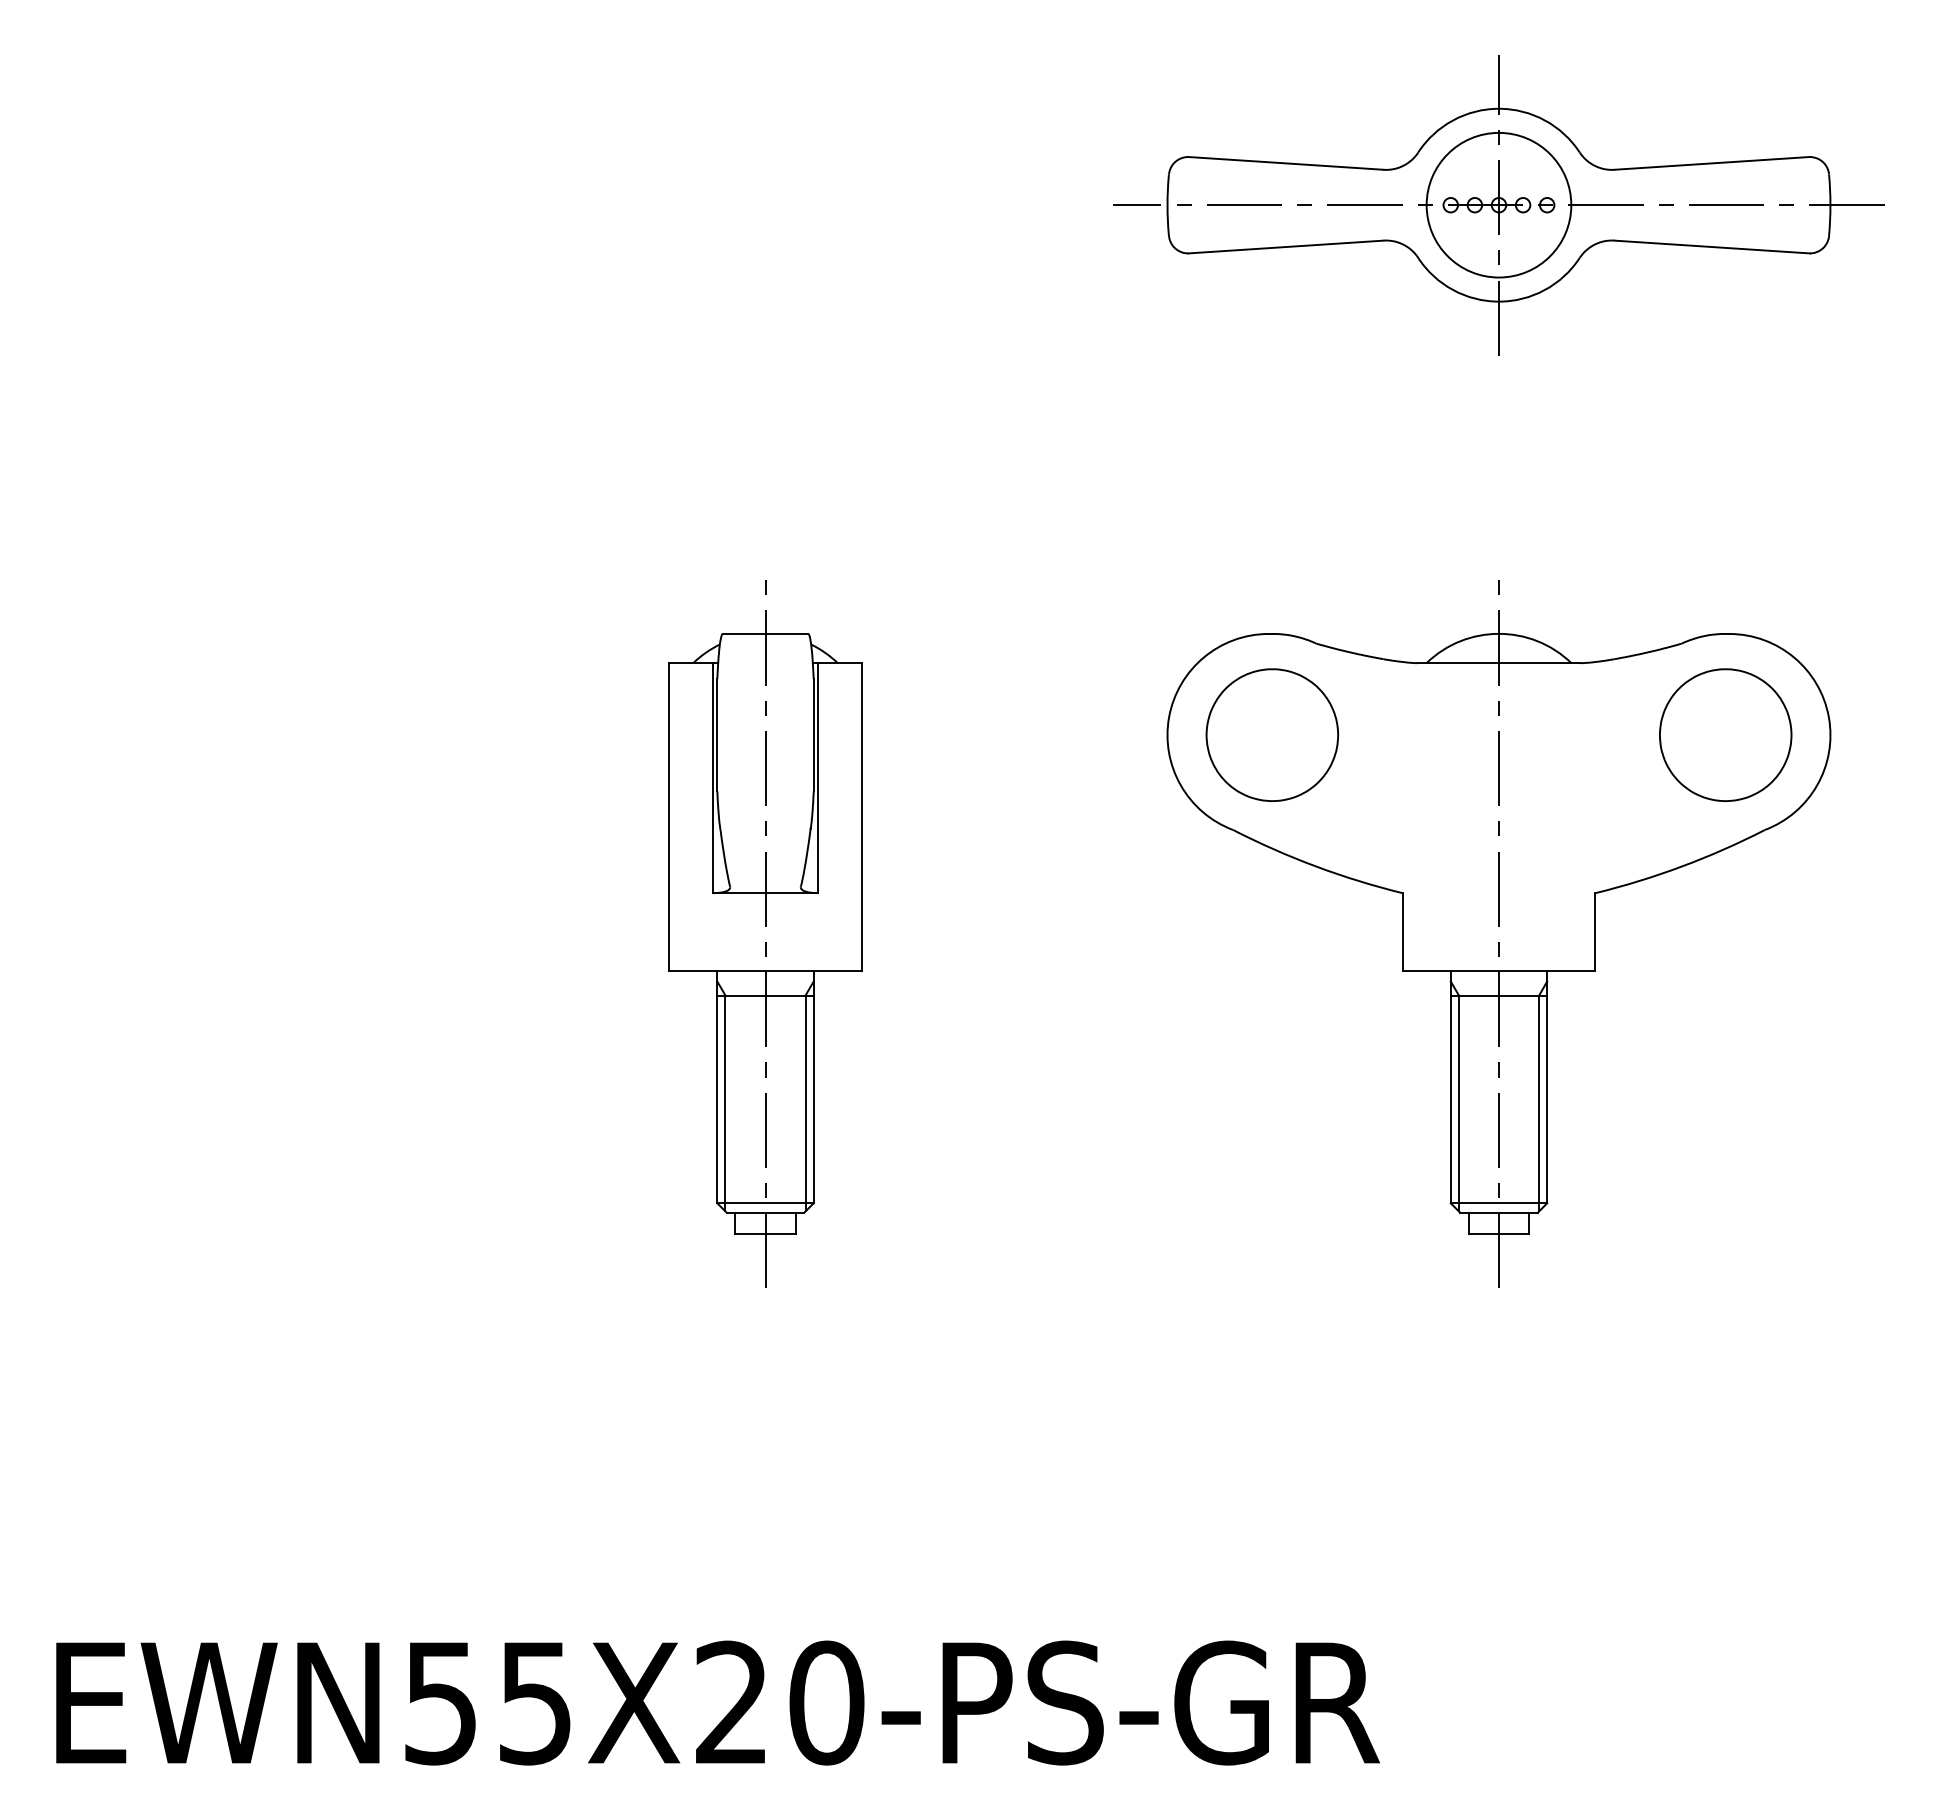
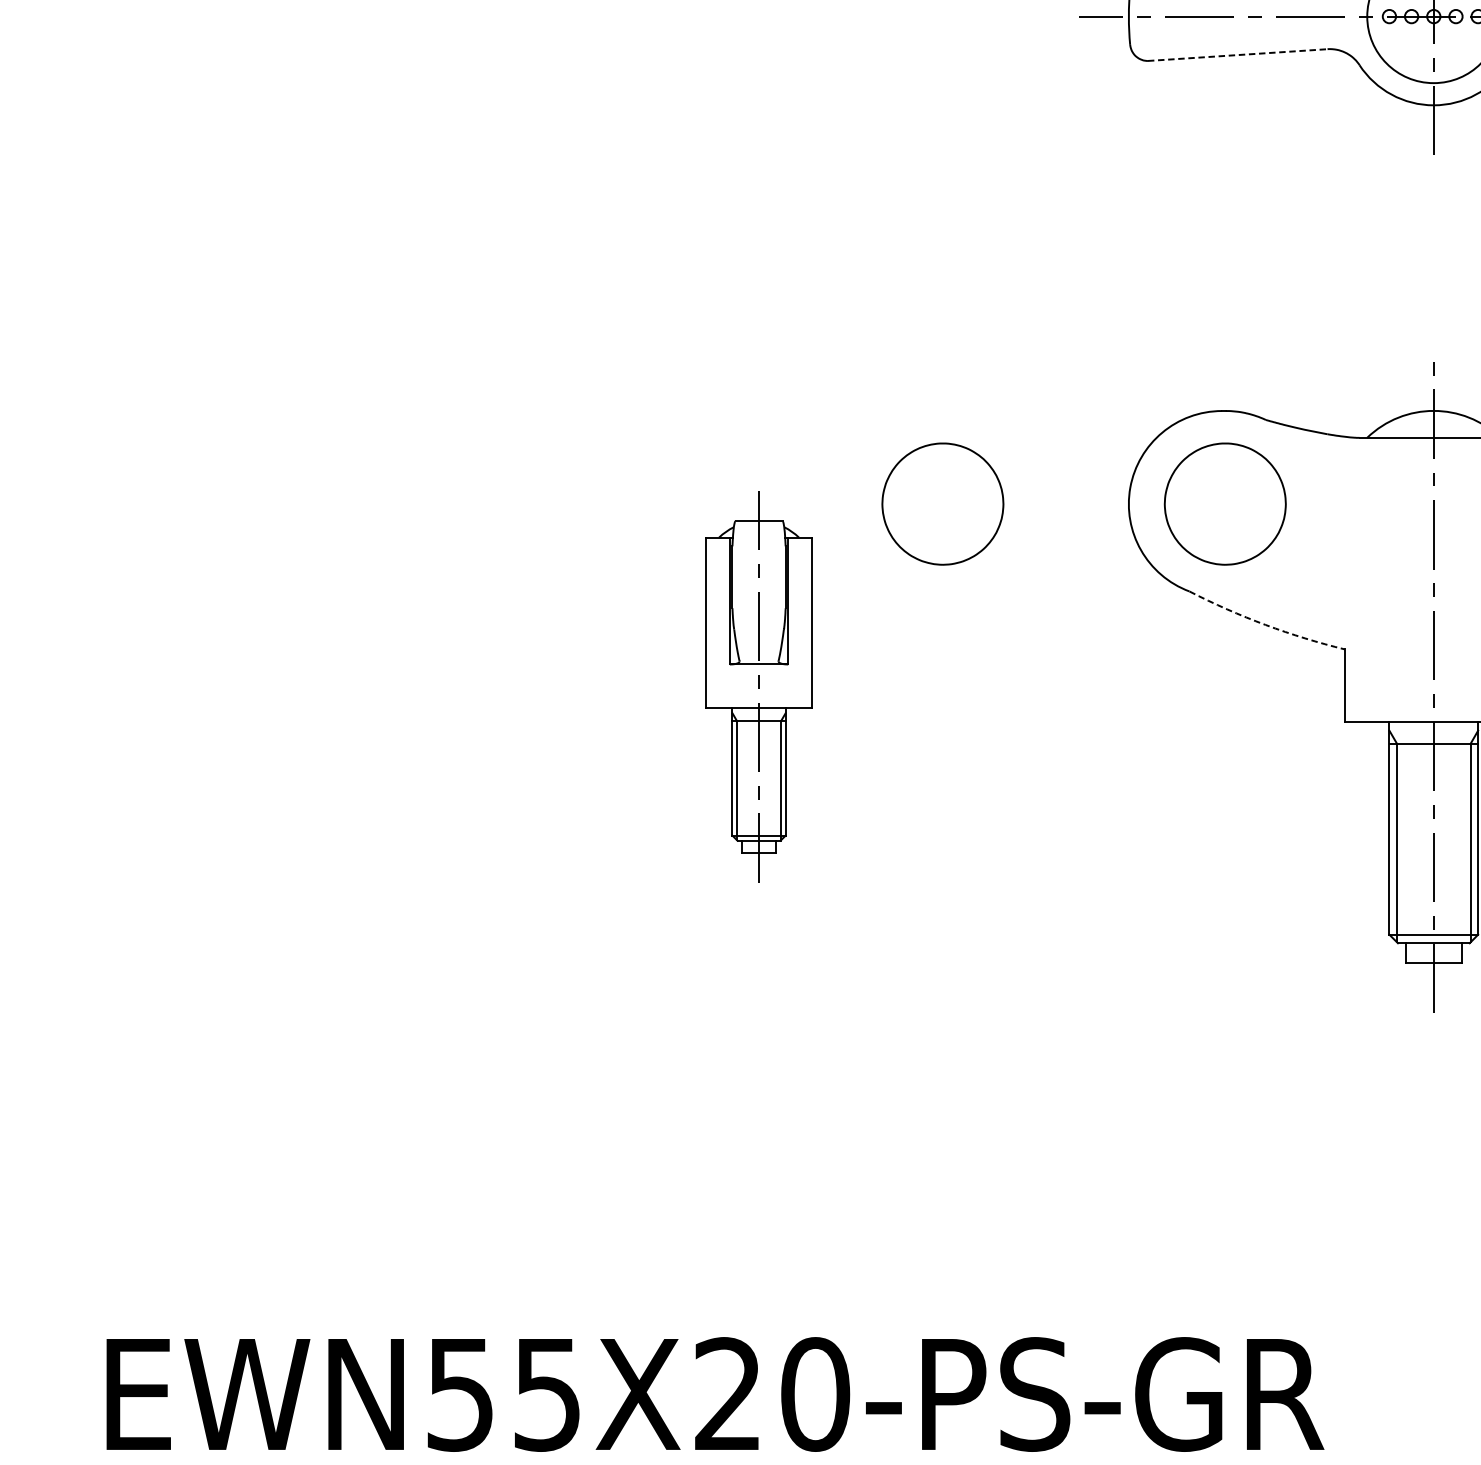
line: (1285, 247) -> (1237, 55), solid -> dashed
part: (965, 734) -> (943, 503), added
arc: (1316, 866) -> (1265, 624), solid -> dashed
part: (765, 933) -> (759, 686), size x0.6

